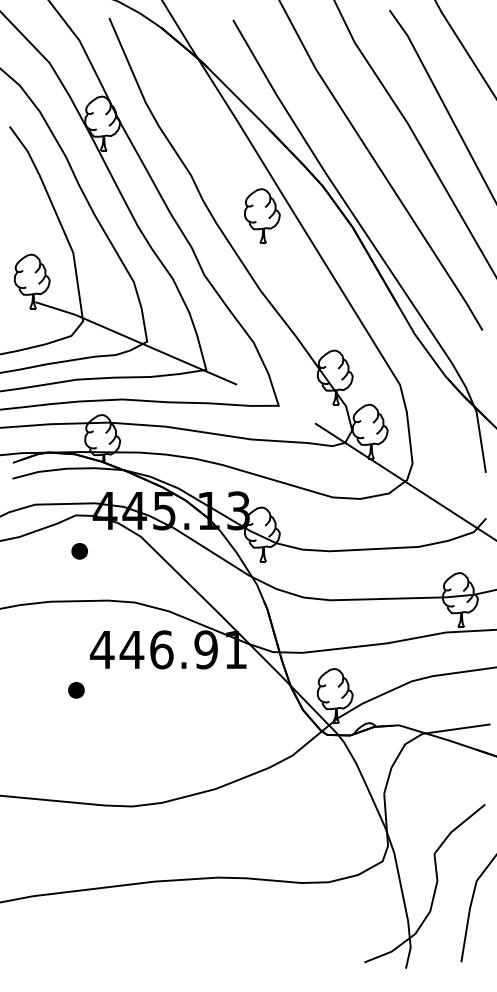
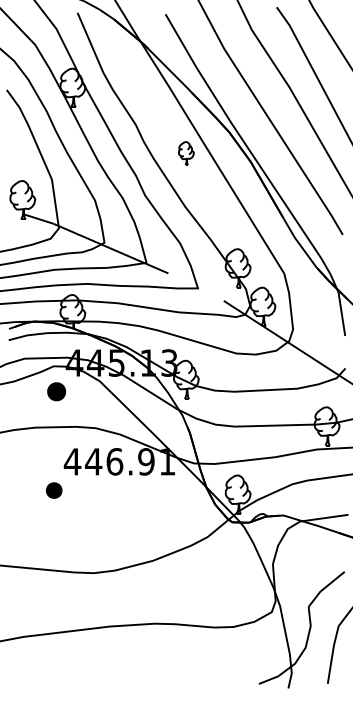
part: (262, 215) -> (186, 153), size x0.6
part: (79, 551) -> (56, 391), size x1.6
part: (76, 690) -> (54, 490), size x1.4

